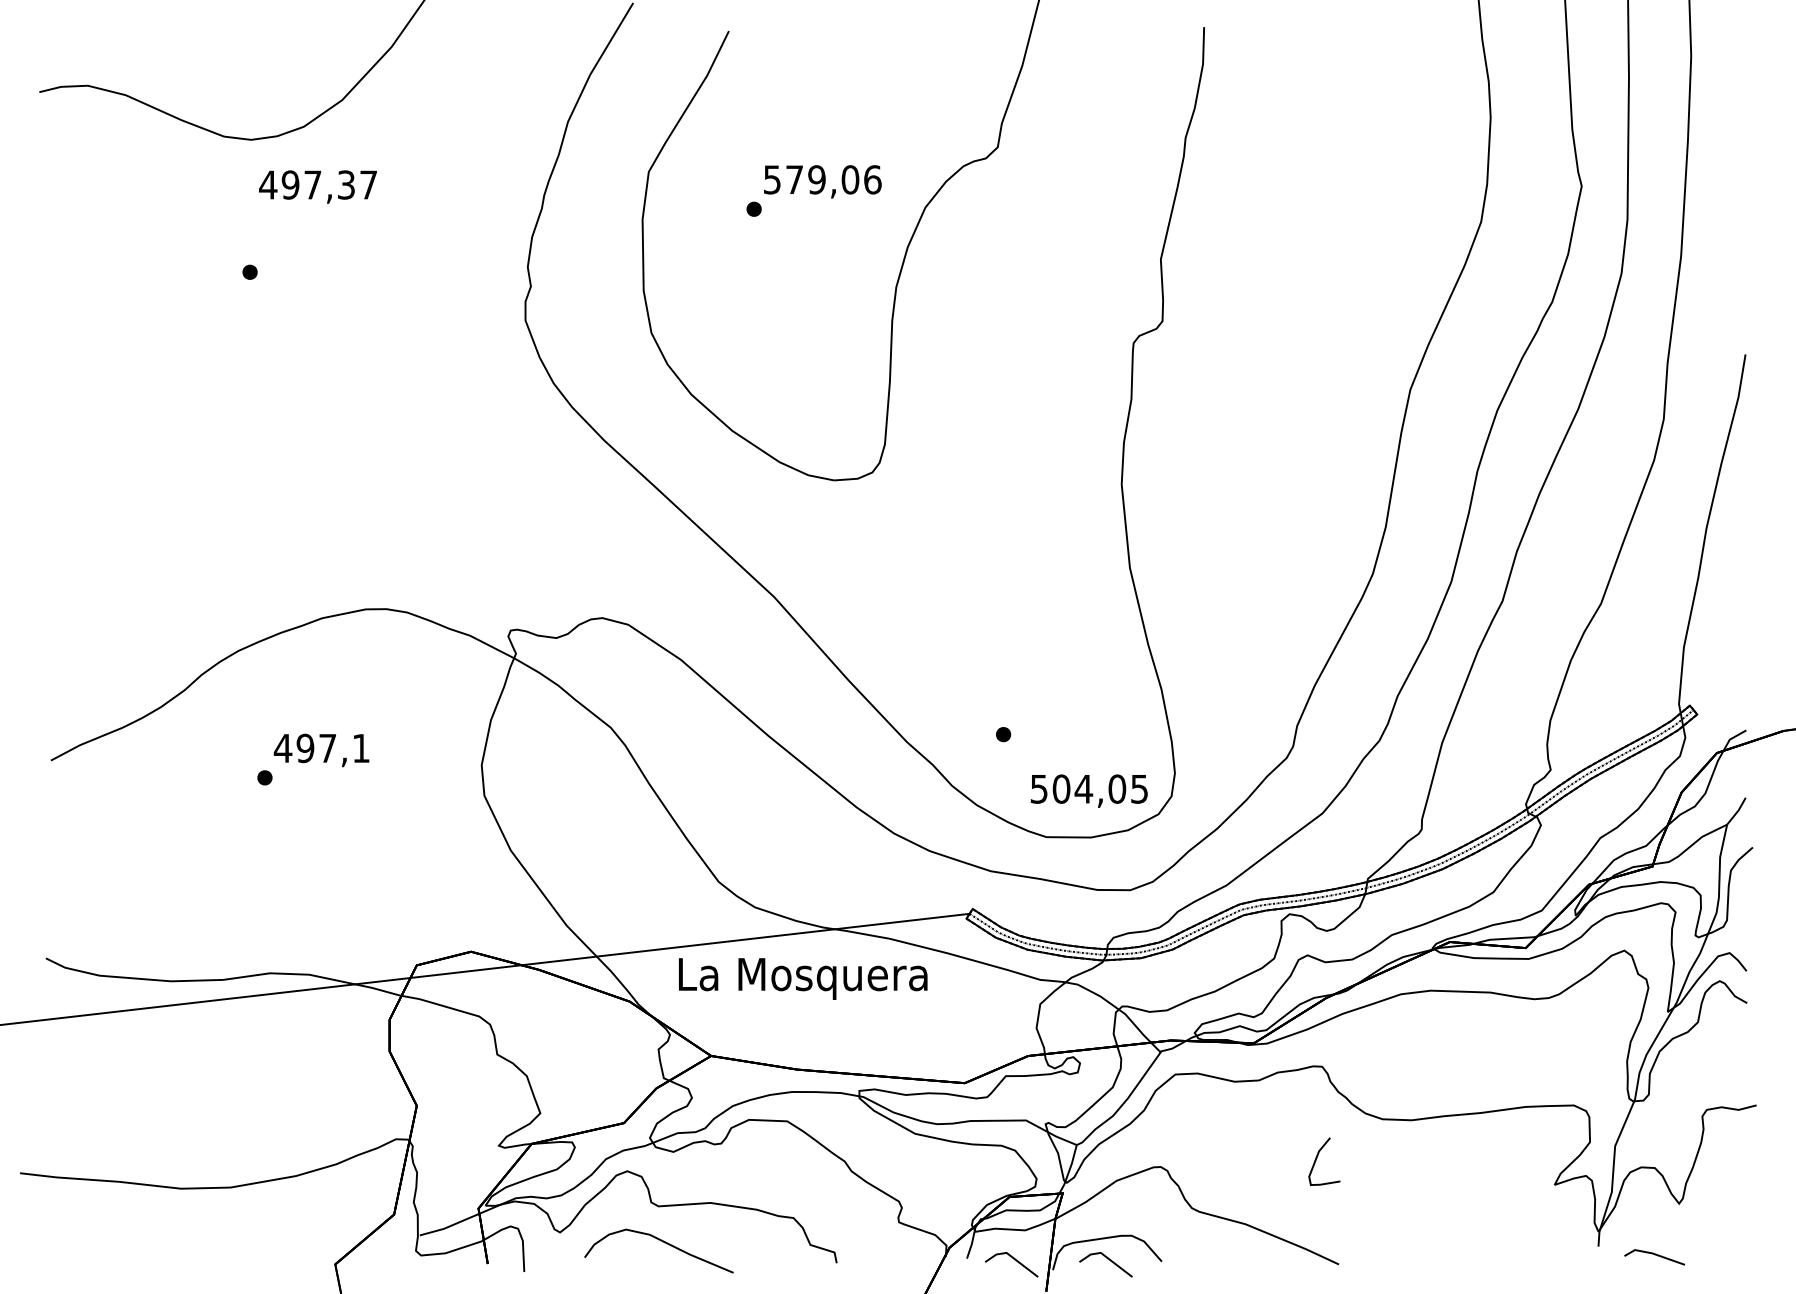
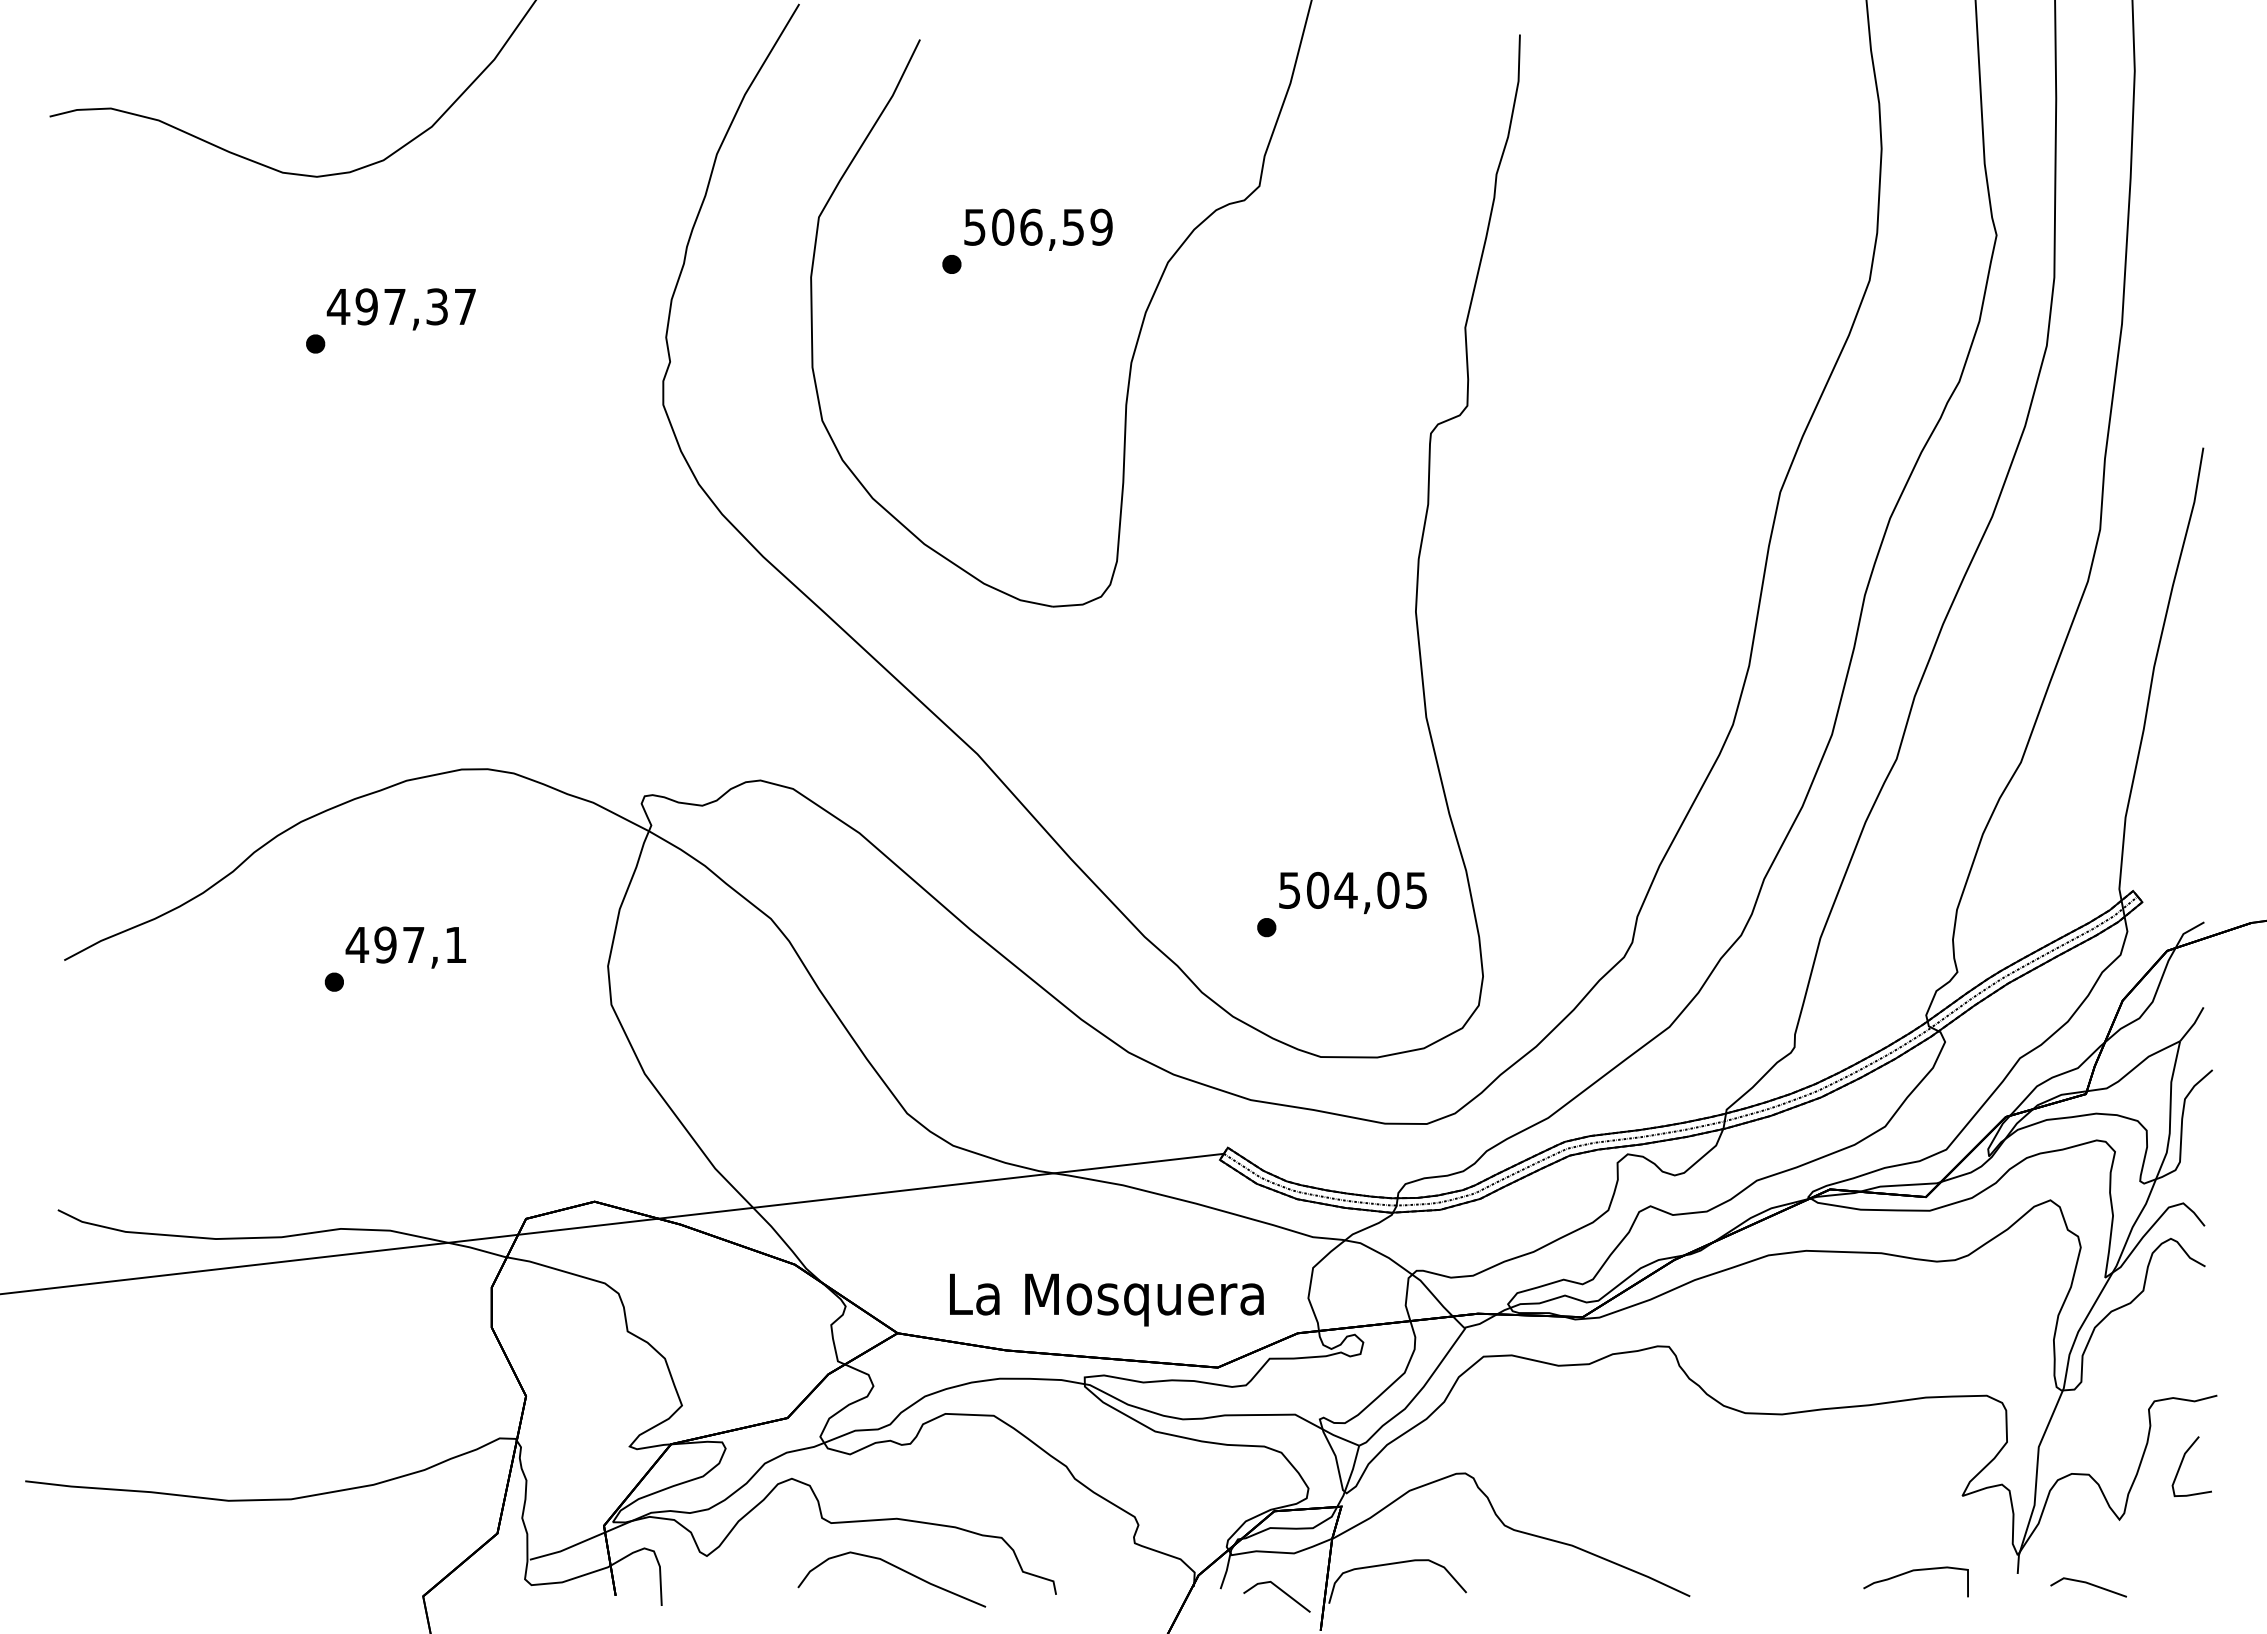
text: (833, 179) -> (1052, 226), 579,06 -> 506,59
text: (317, 187) -> (400, 309), moved
text: (1088, 791) -> (1352, 893), moved
text: (802, 978) -> (1106, 1299), moved
curve: (1317, 1159) -> (2182, 1463), moved
curve: (663, 1242) -> (897, 1568), moved
curve: (1517, 1244) -> (1915, 1571), added
line: (1109, 1260) -> (1400, 1591), removed

